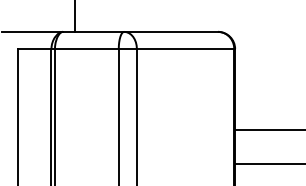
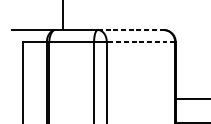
line: (171, 31) -> (131, 29), solid -> dashed
line: (185, 49) -> (140, 42), solid -> dashed

